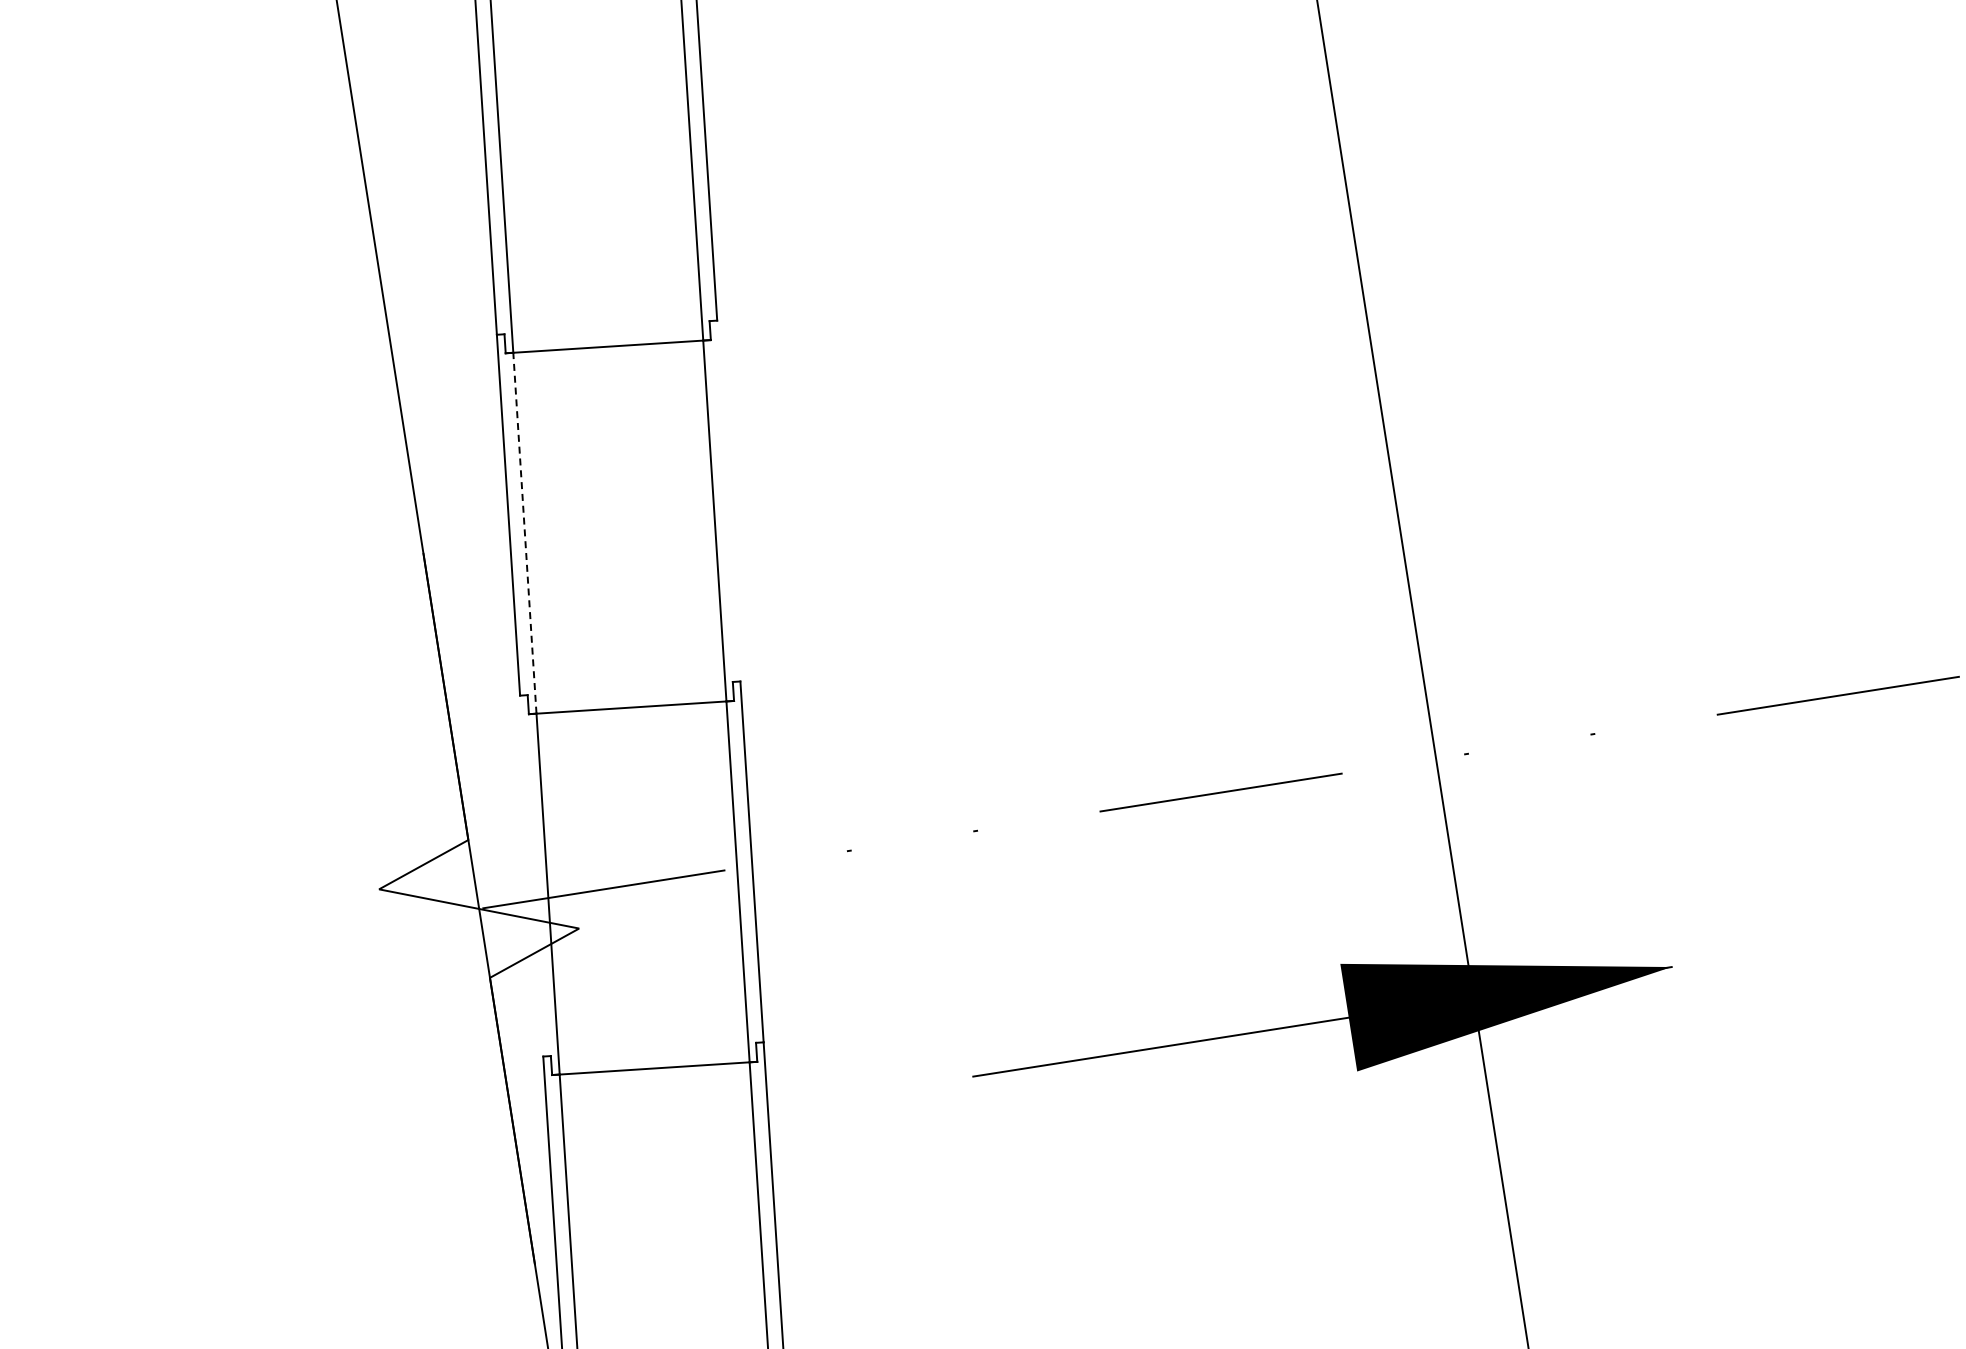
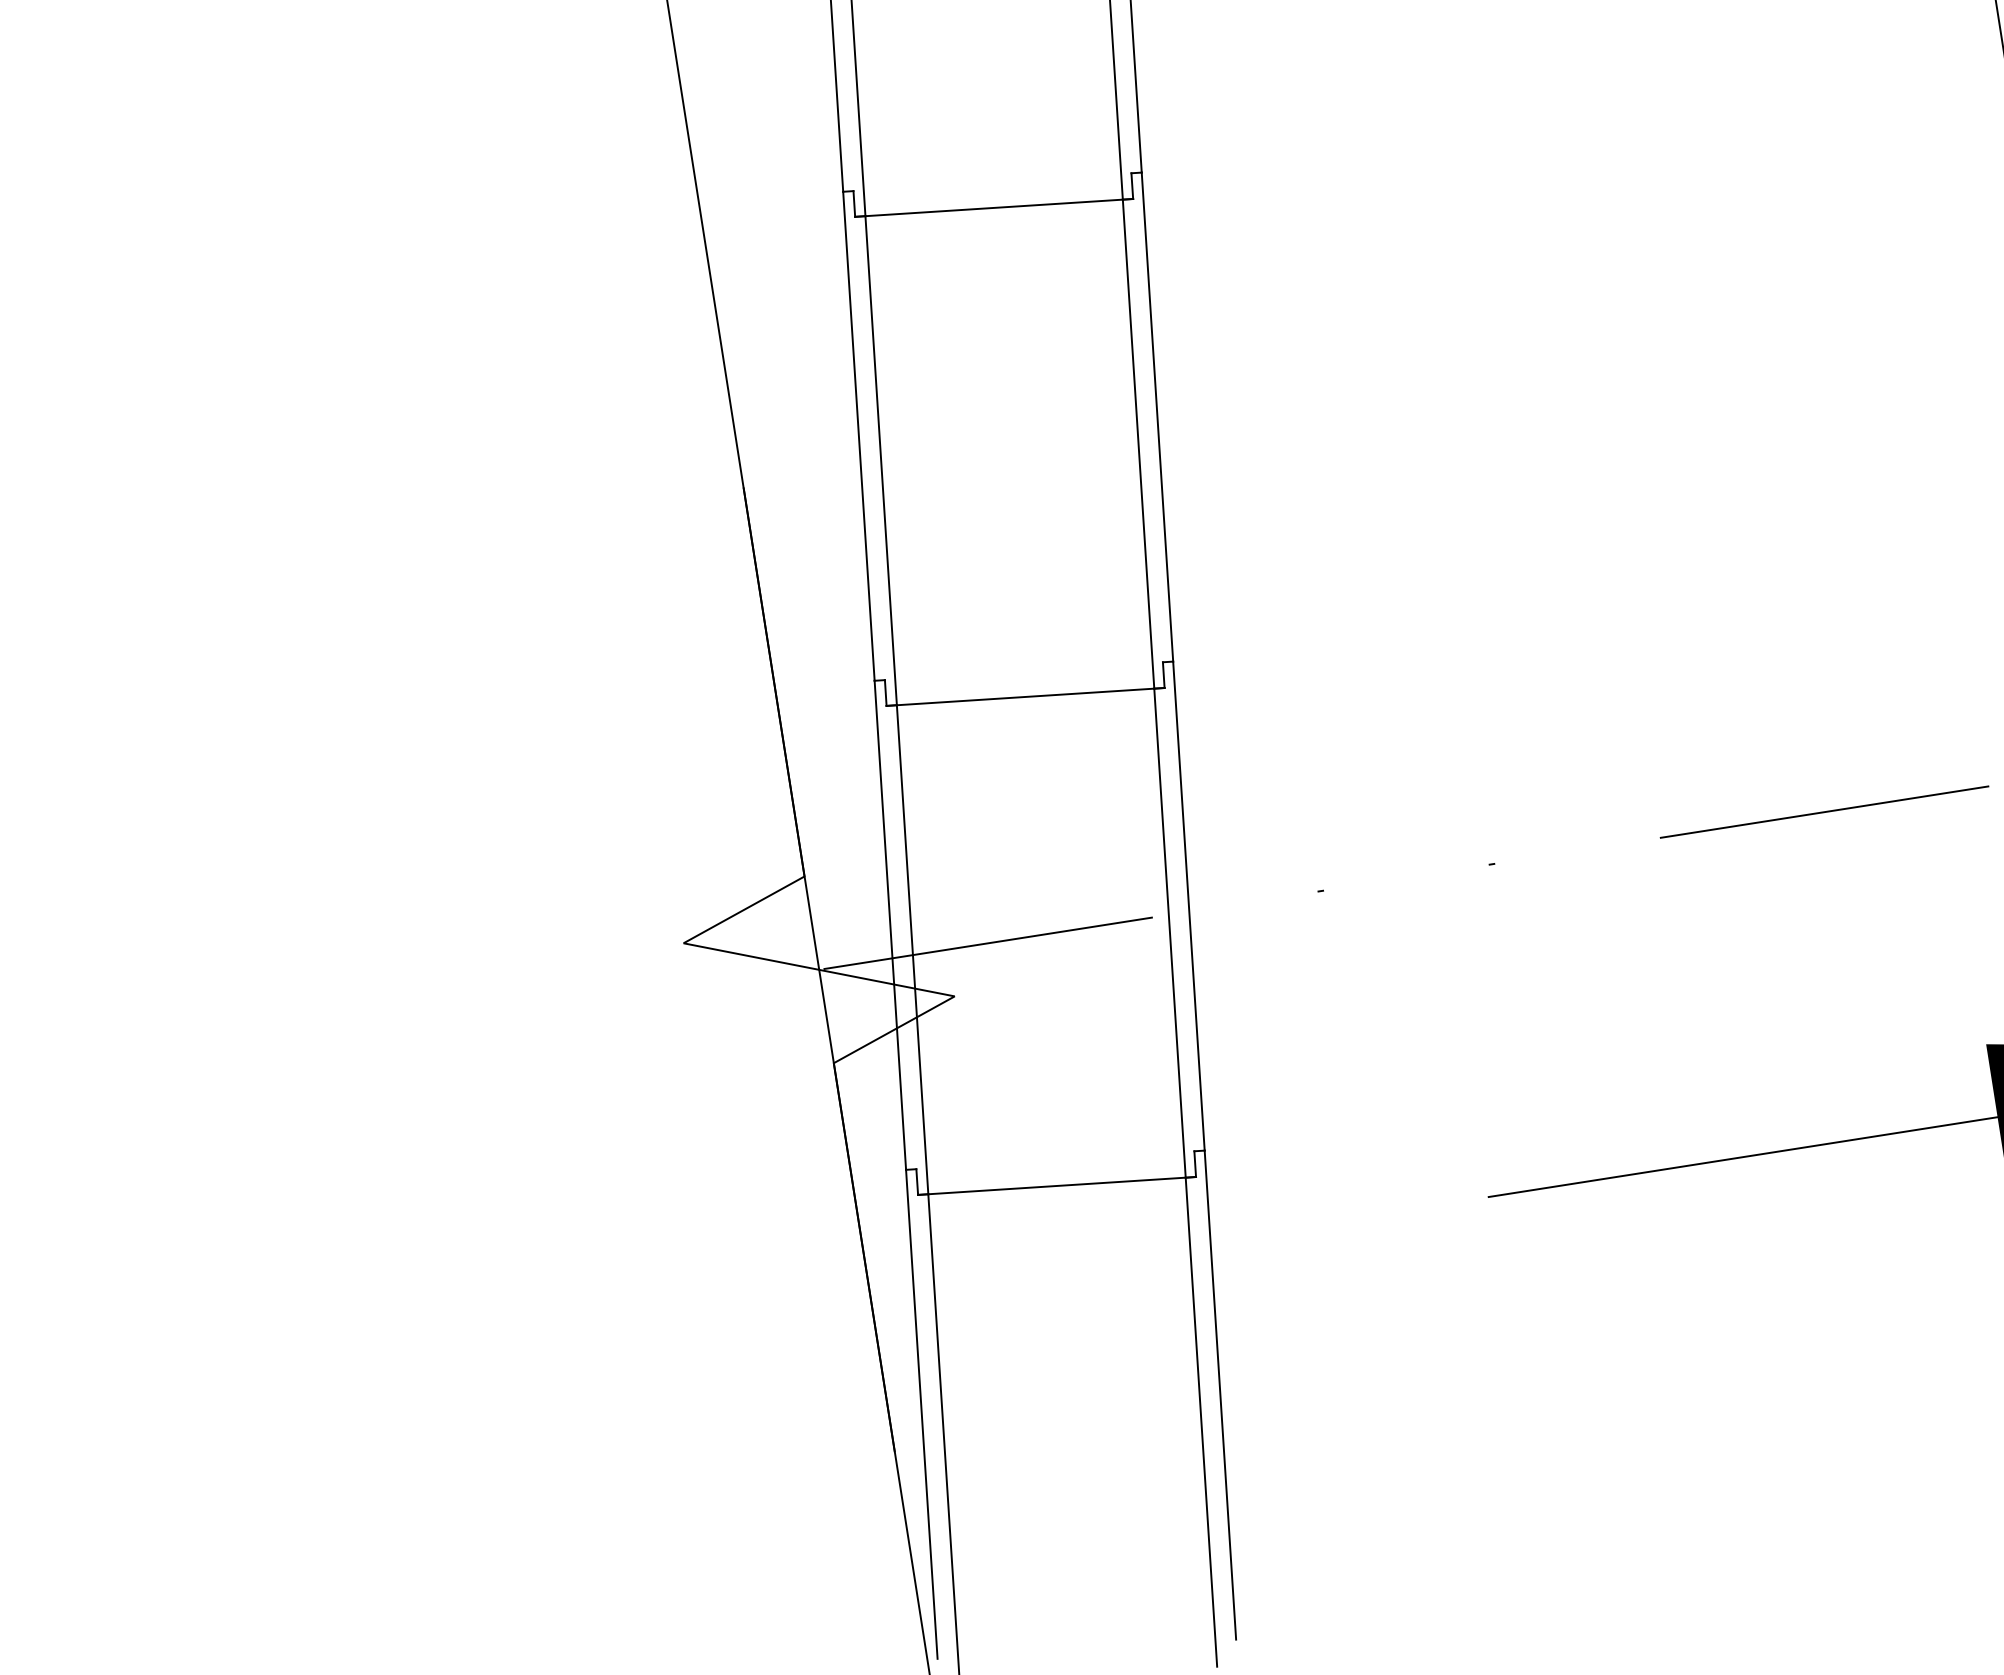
line: (728, 500) -> (1157, 416), added
line: (524, 533) -> (880, 461), dashed -> solid
line: (531, 875) -> (890, 924), added

